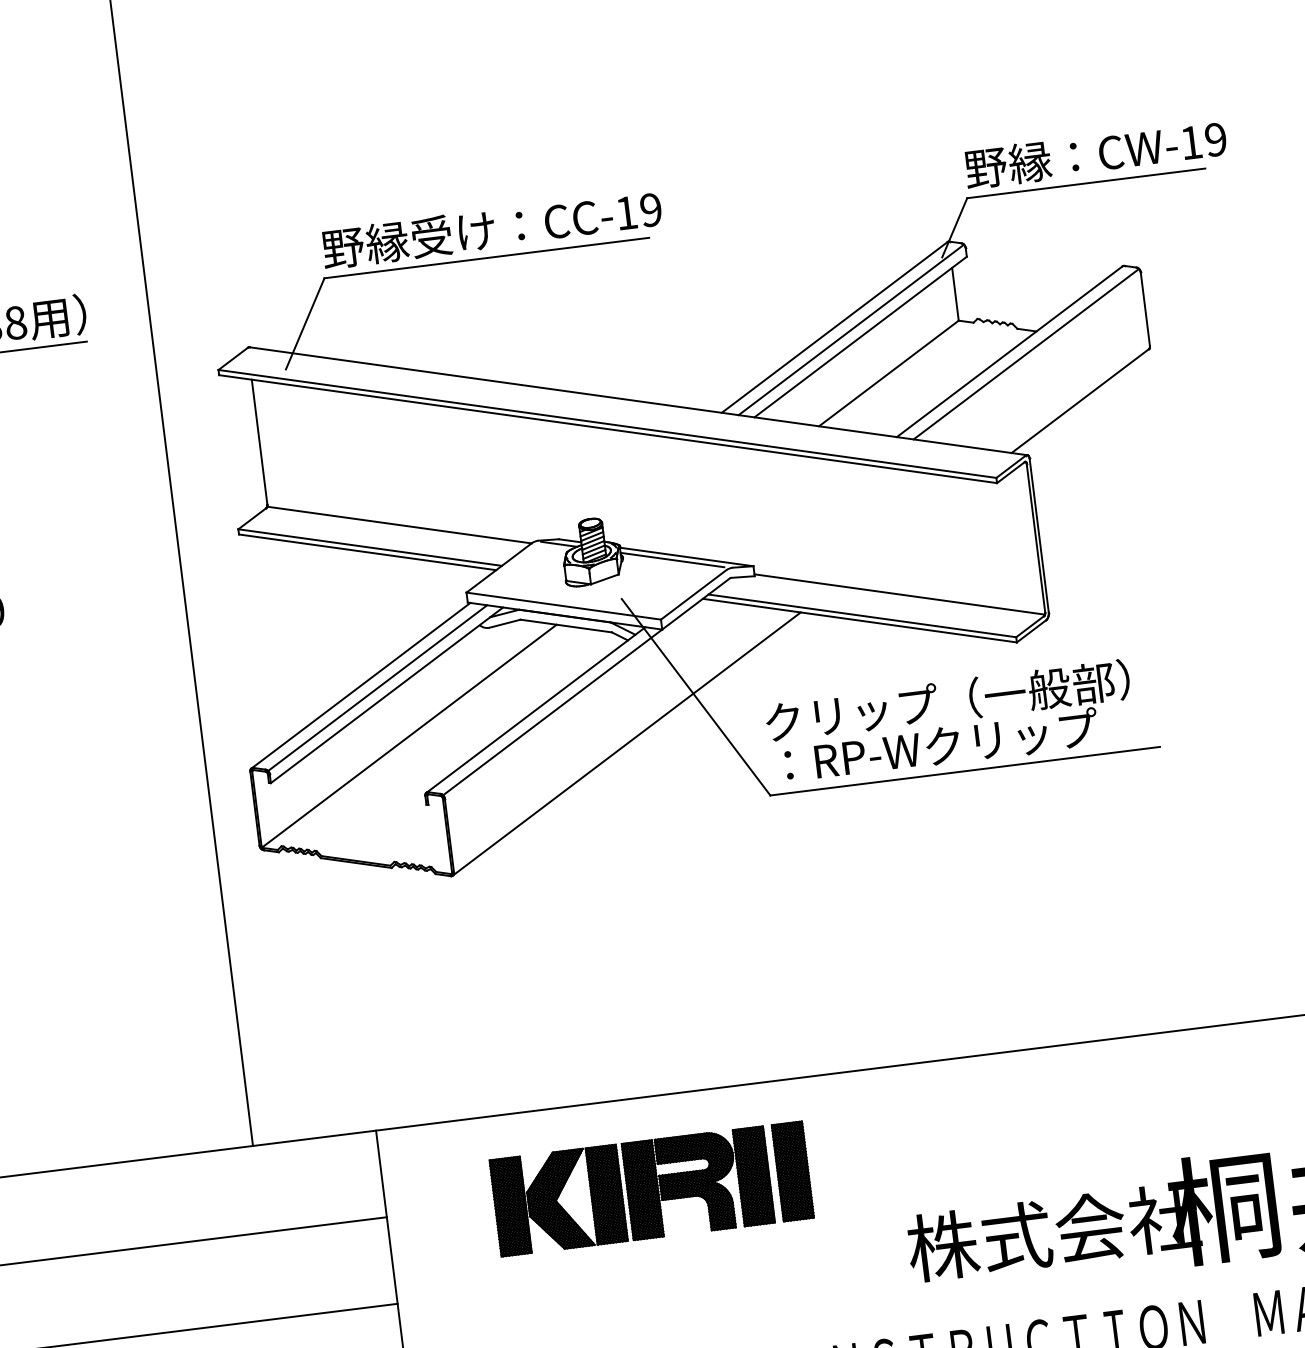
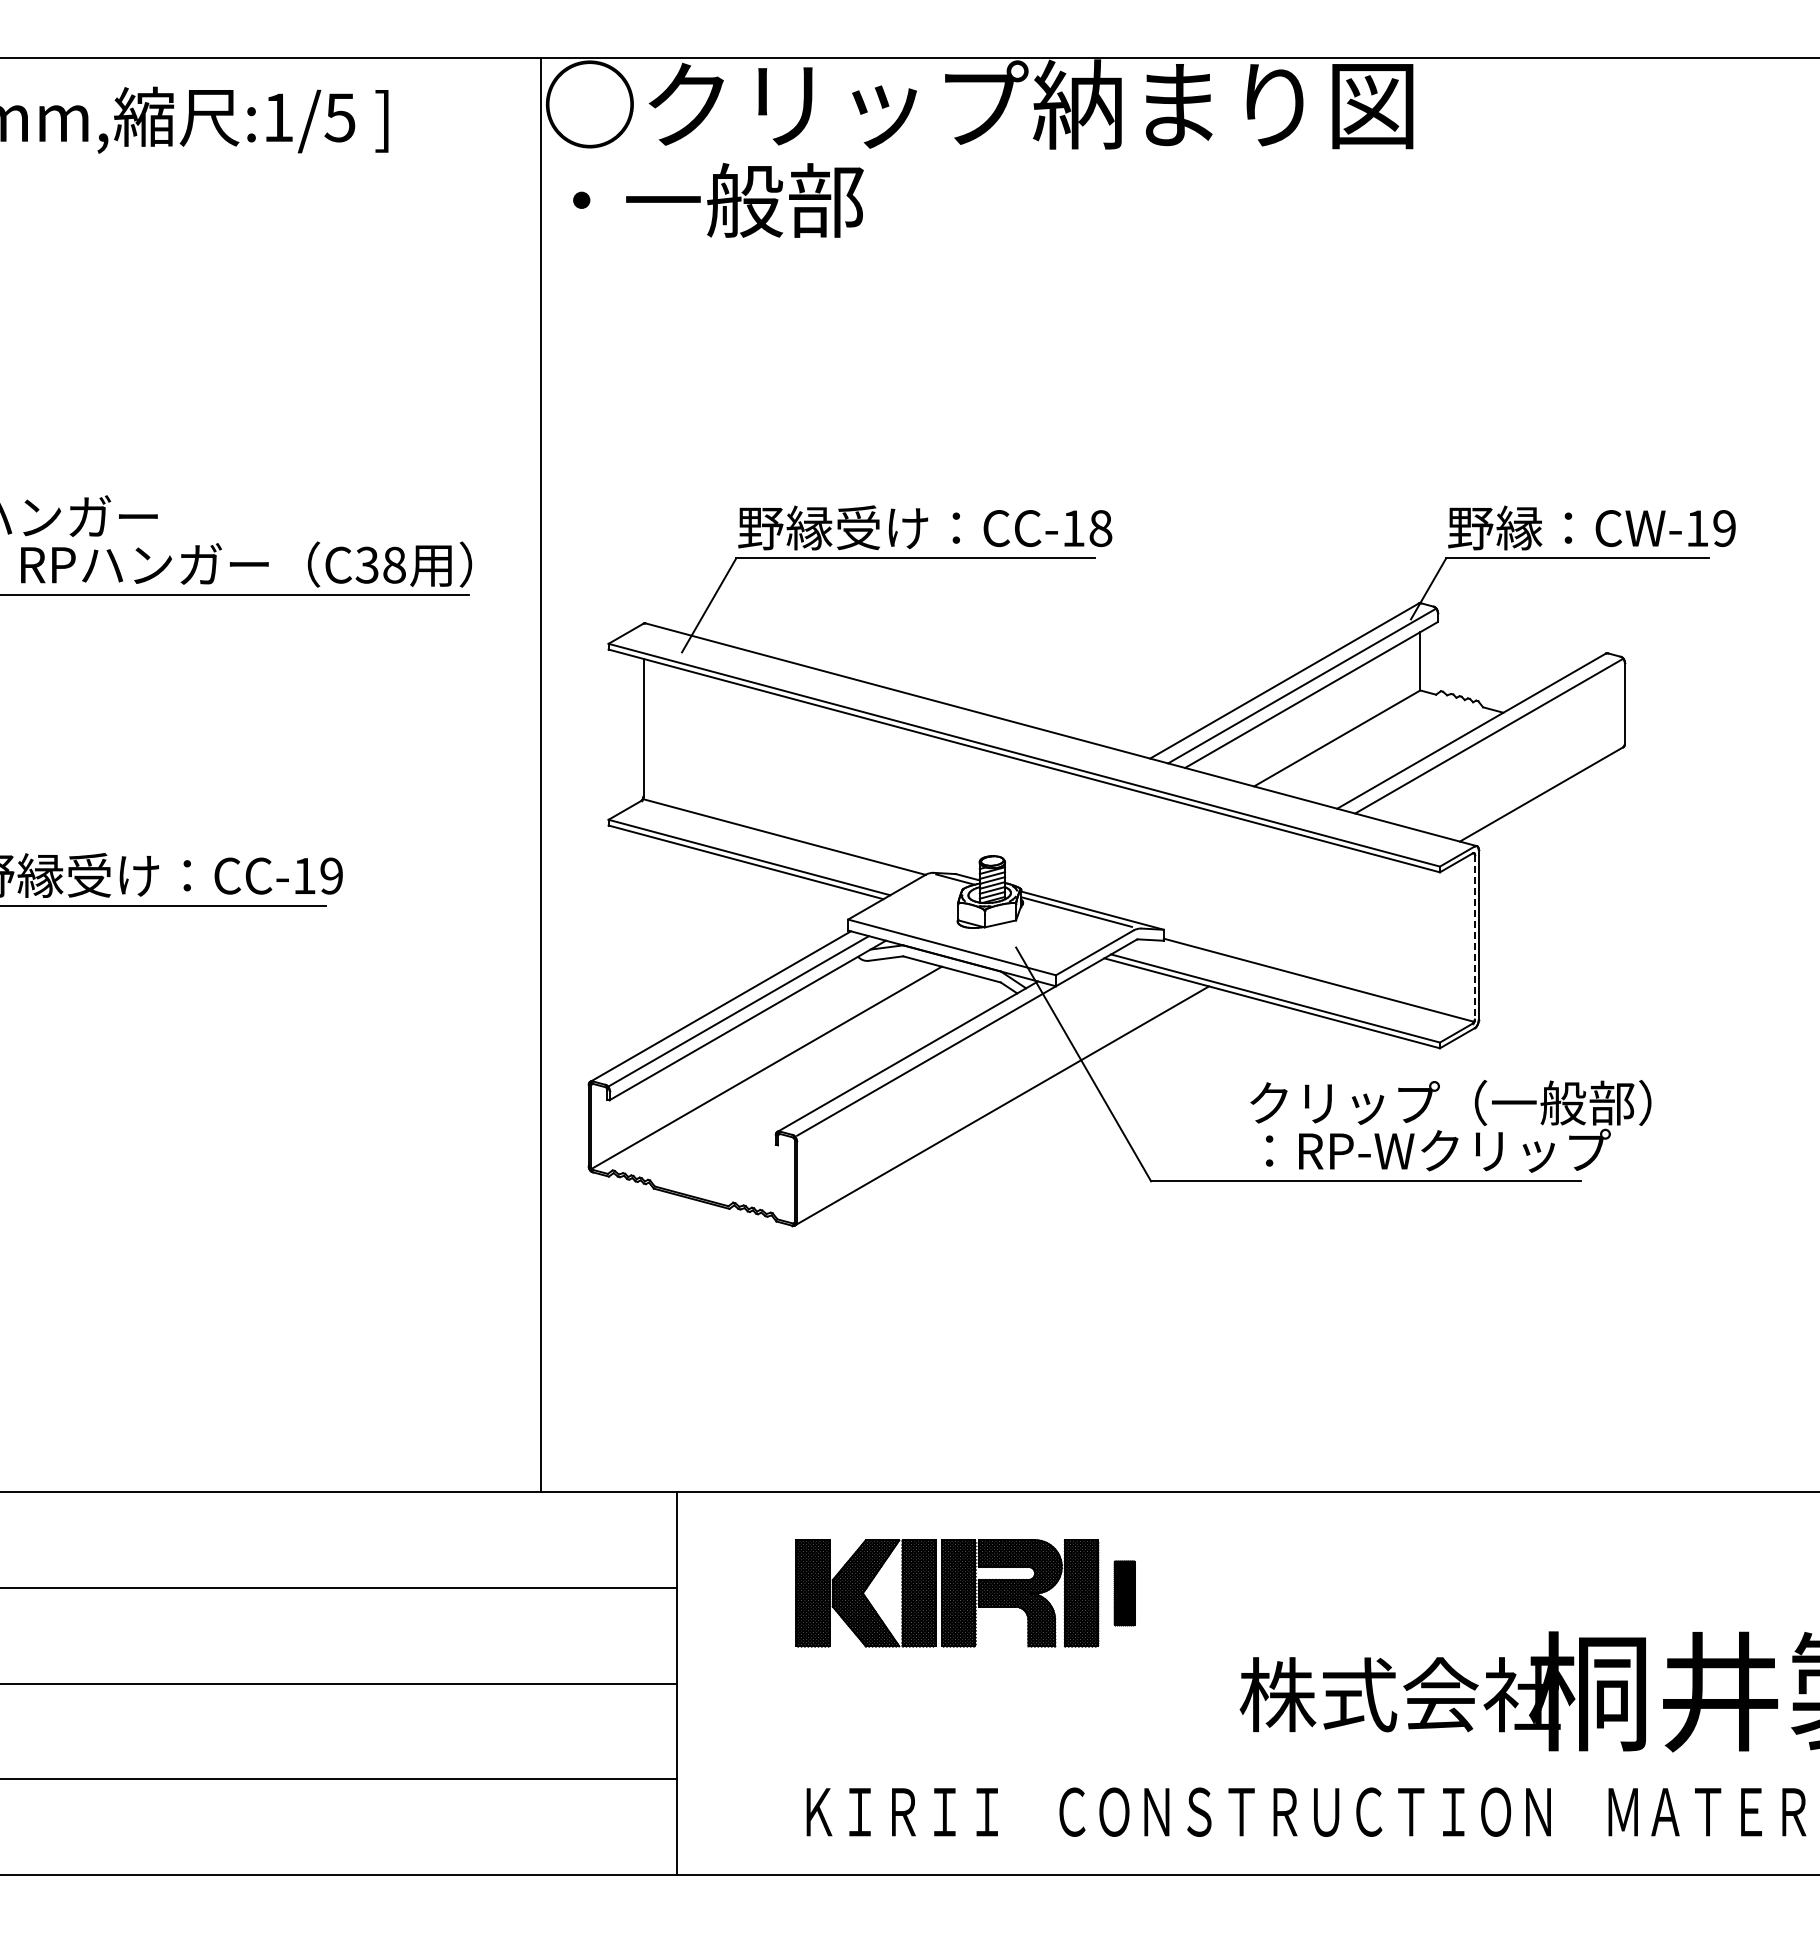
text: (650, 210) -> (1100, 528), CC-19 -> CC-18
line: (1035, 538) -> (1474, 937), solid -> dashed
text: (950, 721) -> (1450, 1125), moved
part: (792, 1171) -> (1124, 1593), size x0.6

